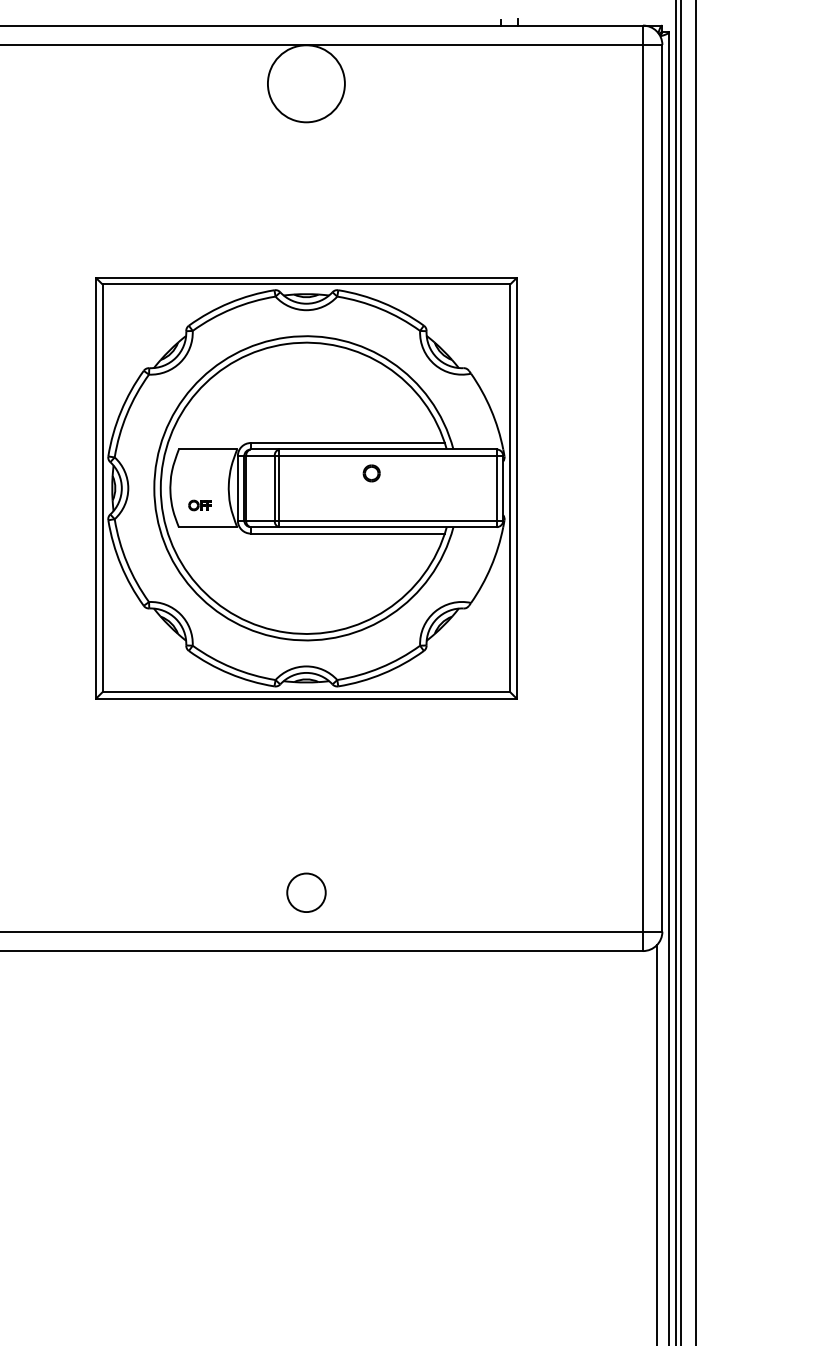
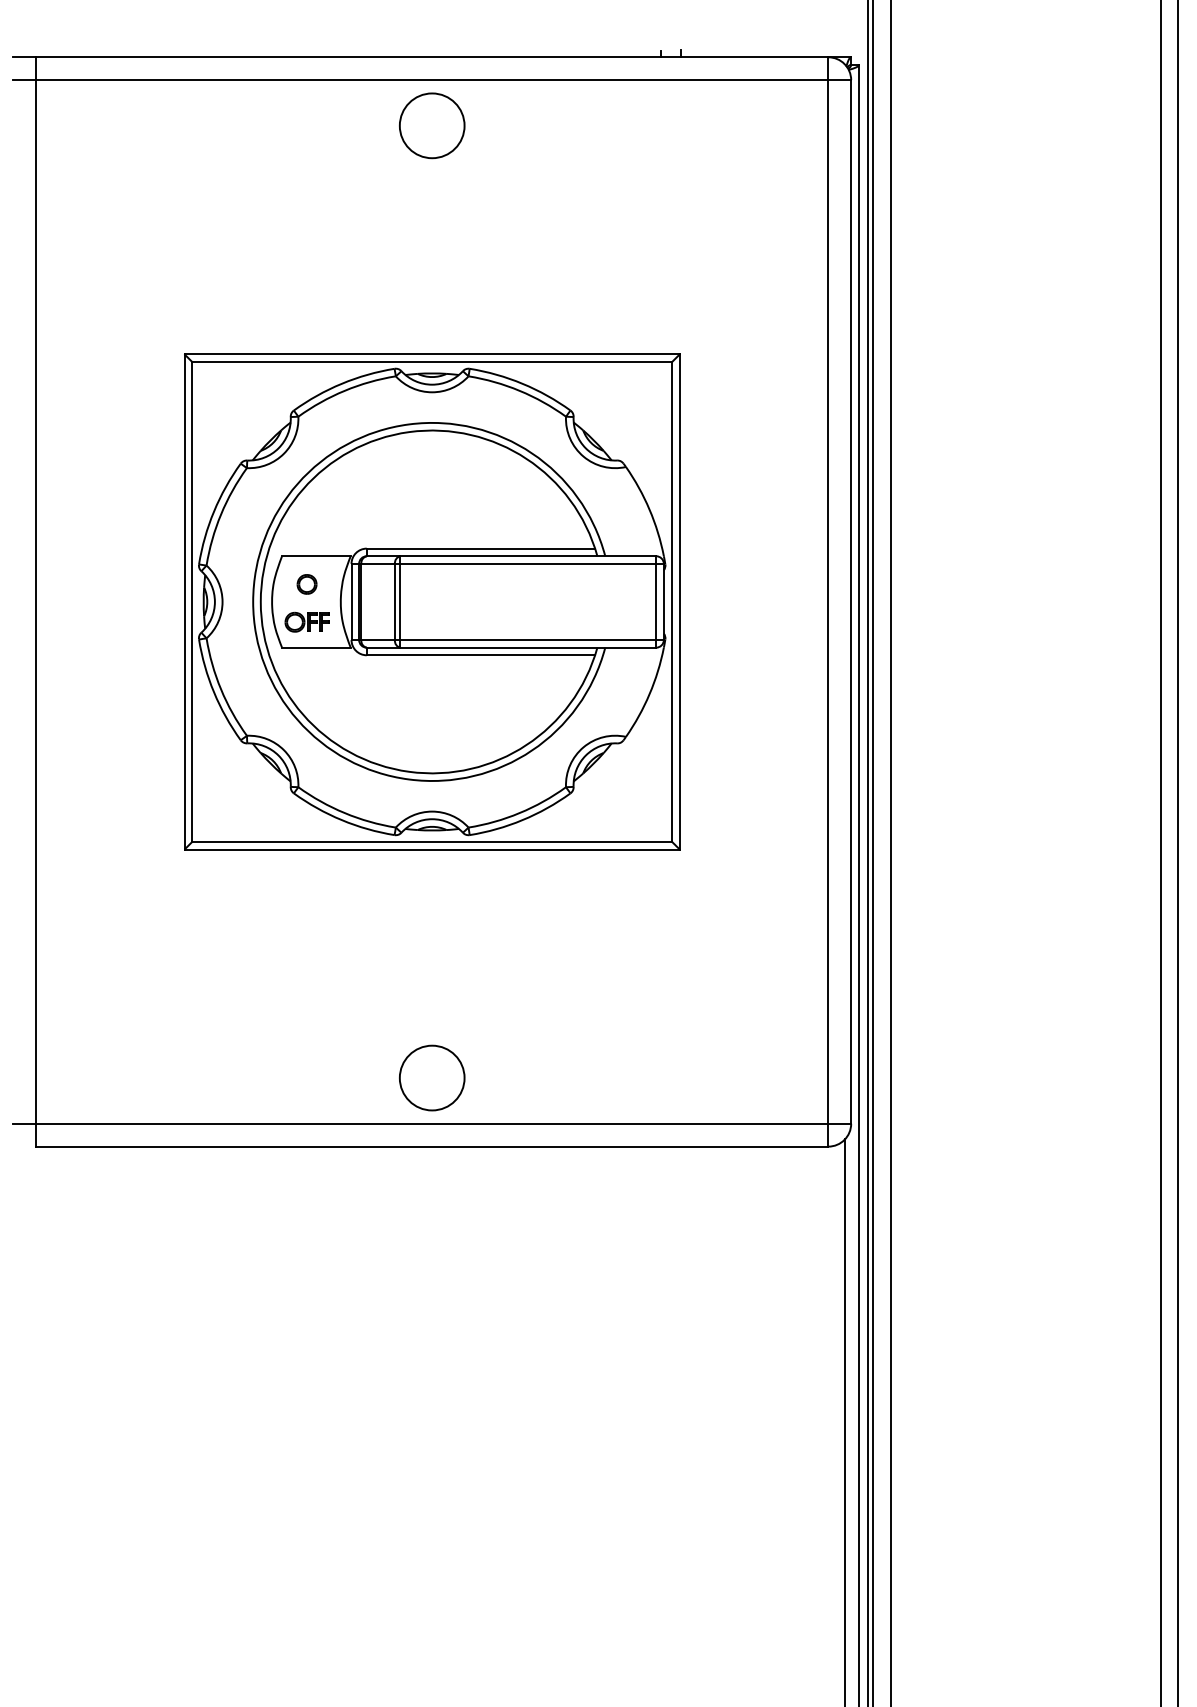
circle: (305, 83) -> (431, 125), size x0.71
part: (371, 473) -> (306, 584), moved
part: (199, 504) -> (306, 621), size x1.67
circle: (306, 892) -> (432, 1077), size x1.43

